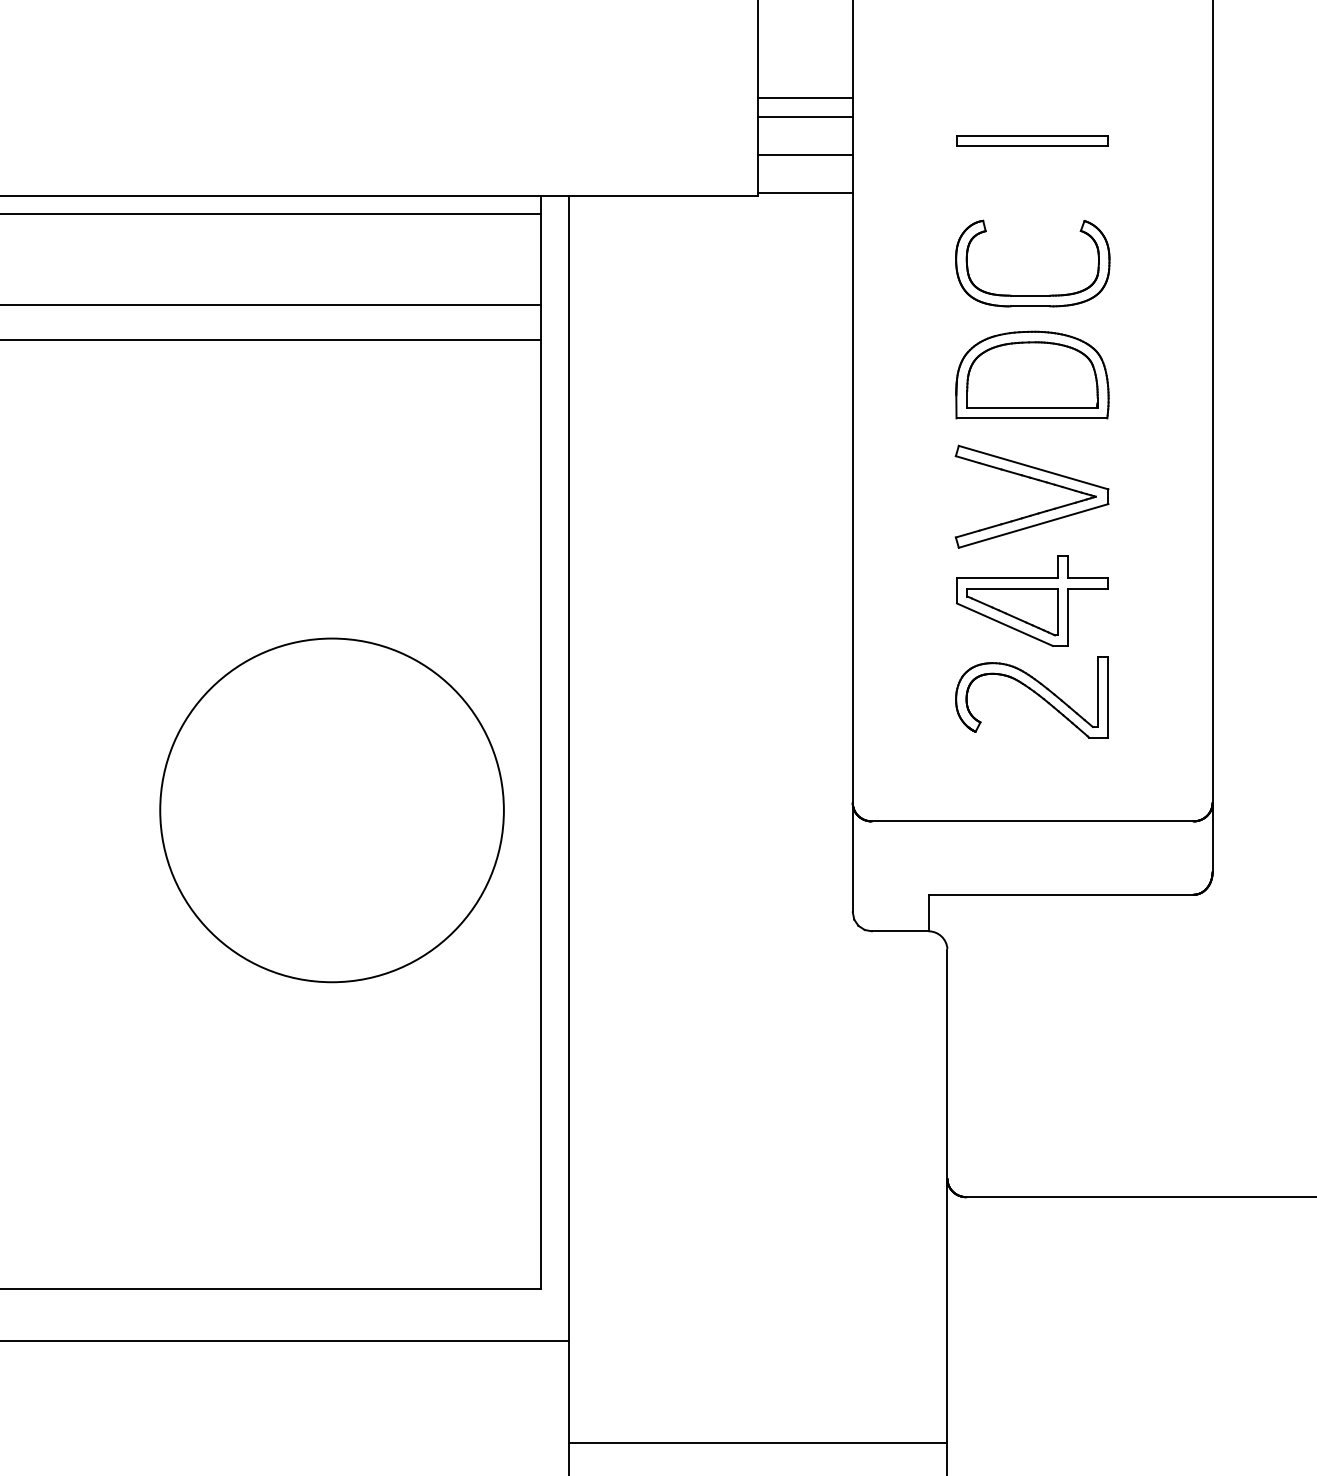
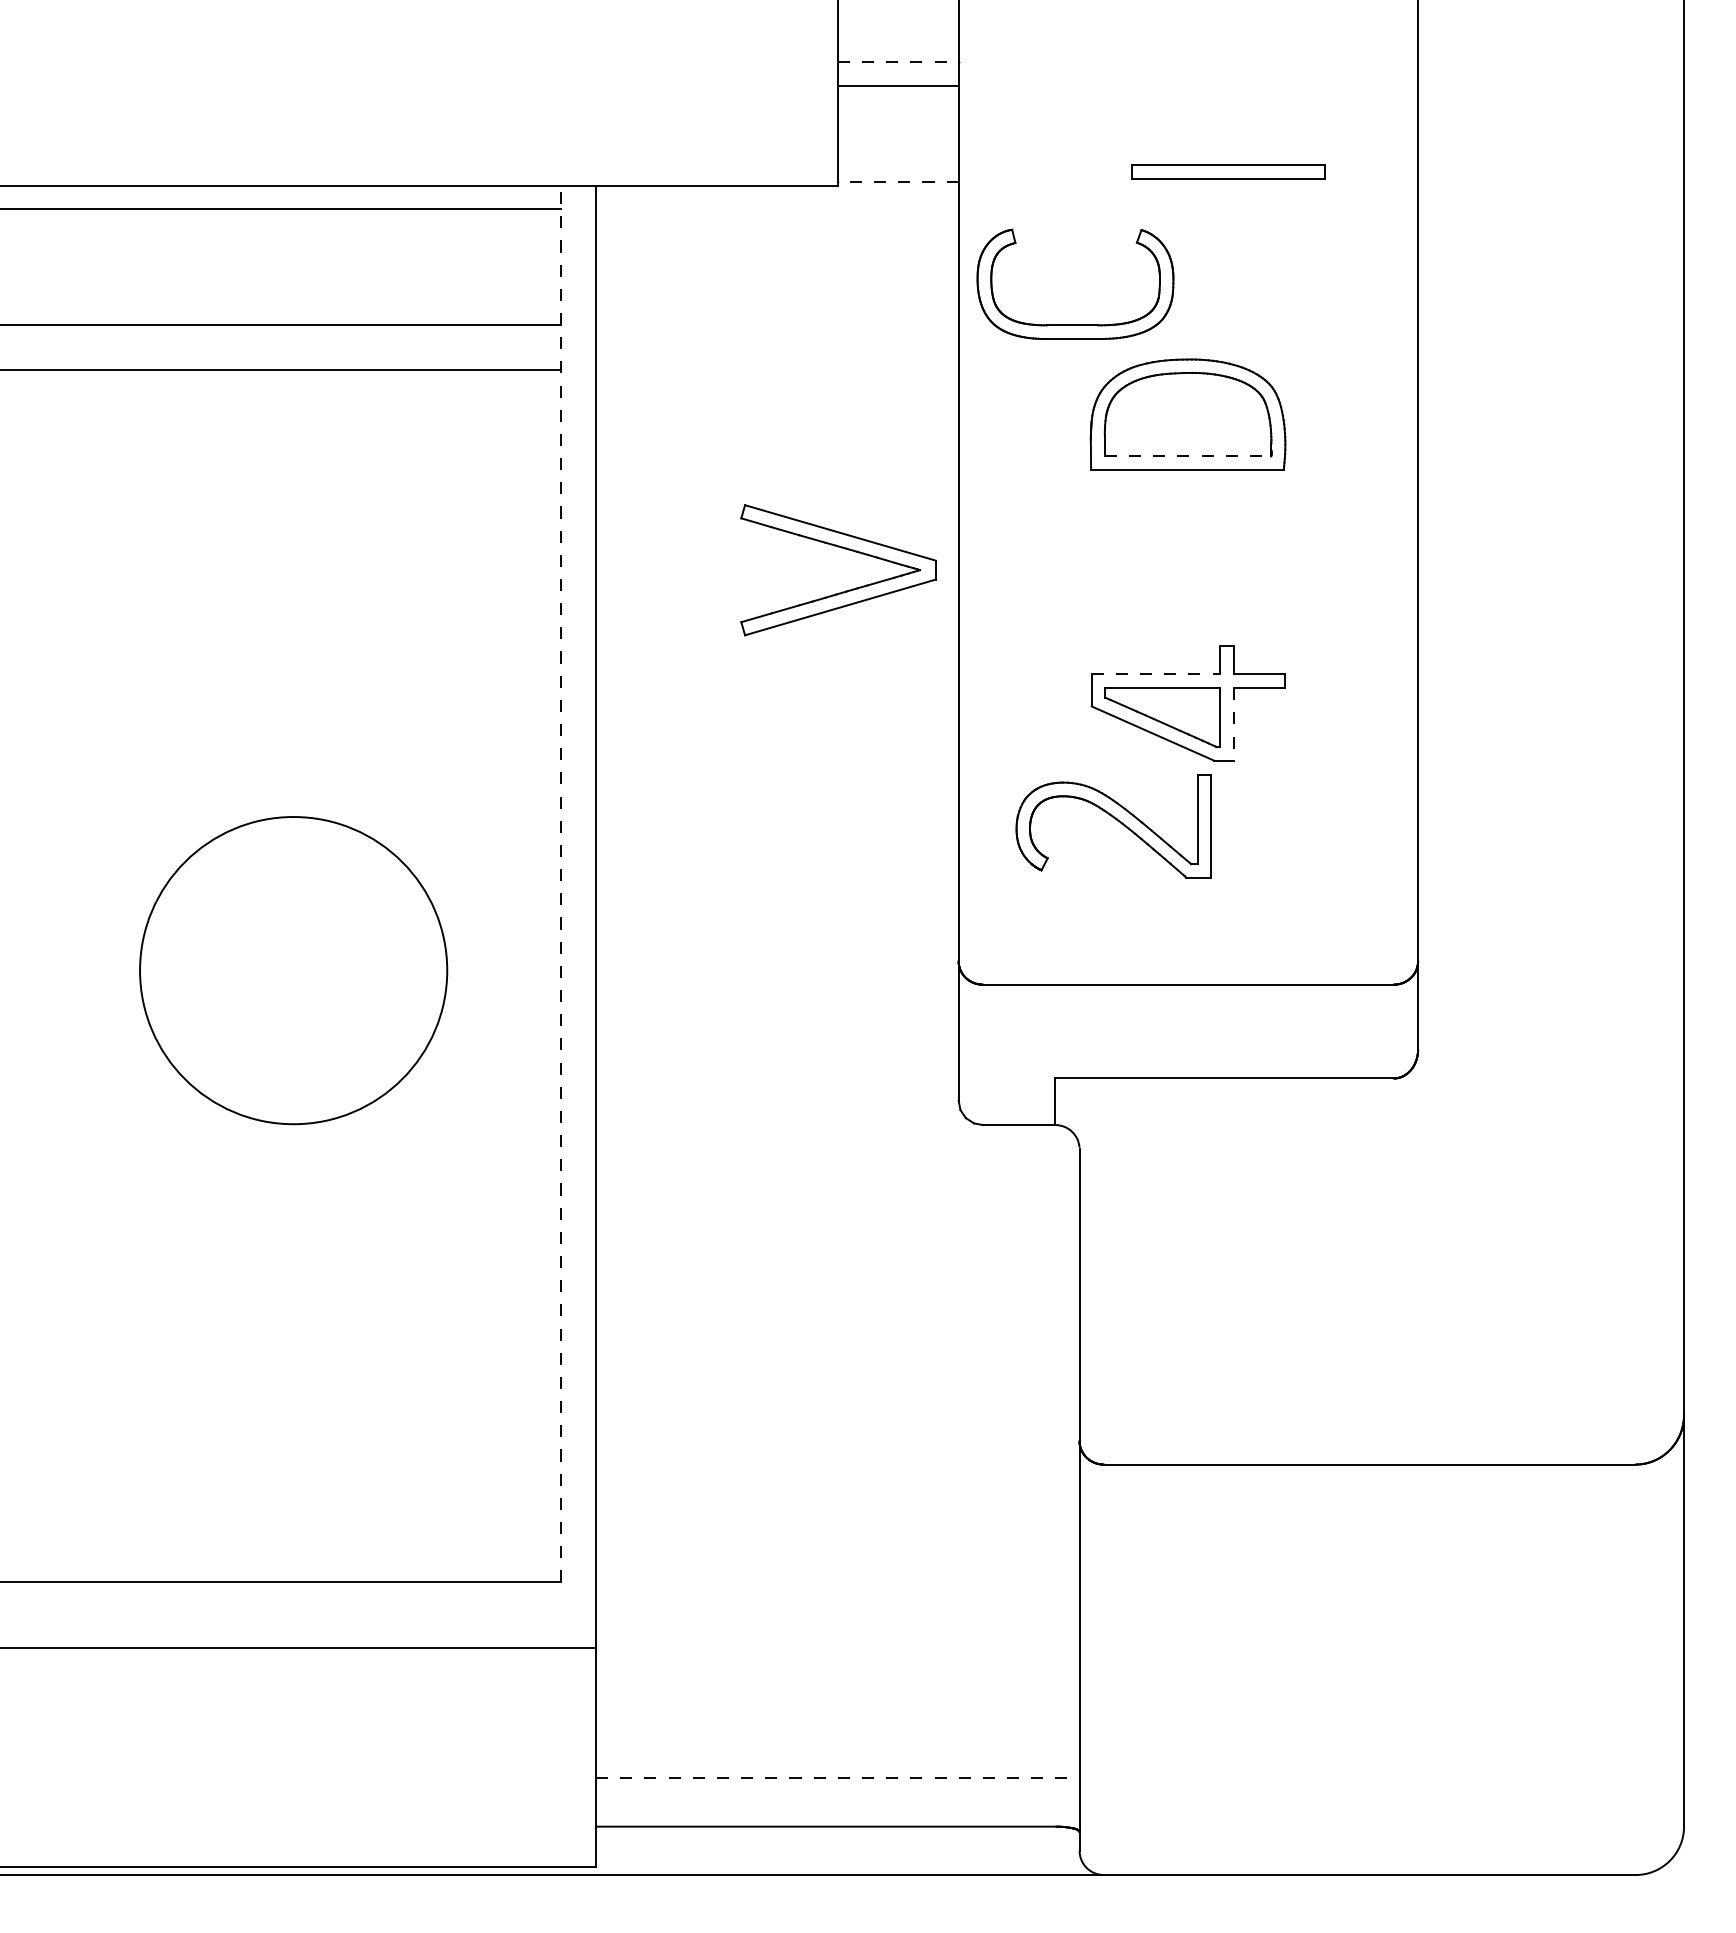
line: (805, 98) -> (898, 61), solid -> dashed
part: (1032, 140) -> (1228, 171), moved
line: (804, 155) -> (897, 134), removed
line: (804, 193) -> (897, 182), solid -> dashed
part: (1032, 294) -> (1075, 324), moved
line: (1032, 407) -> (1188, 456), solid -> dashed
part: (1037, 512) -> (845, 590), moved
line: (1007, 578) -> (1156, 674), solid -> dashed
line: (1068, 617) -> (1233, 724), solid -> dashed
part: (1035, 693) -> (1117, 821), moved
line: (540, 742) -> (560, 883), solid -> dashed
circle: (331, 810) -> (293, 970), size x0.7
line: (757, 1443) -> (837, 1778), solid -> dashed

